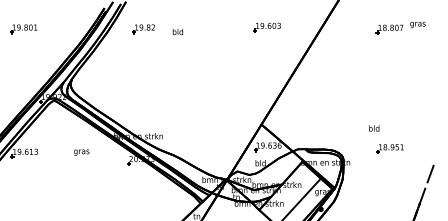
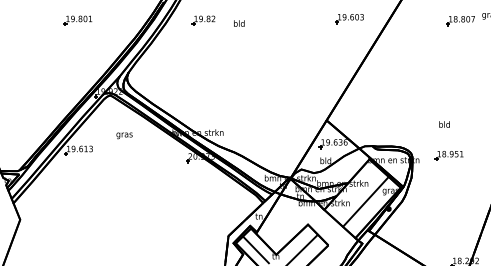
part: (267, 28) -> (349, 19), moved
part: (389, 148) -> (448, 155), moved
text: (81, 152) -> (124, 135), moved

